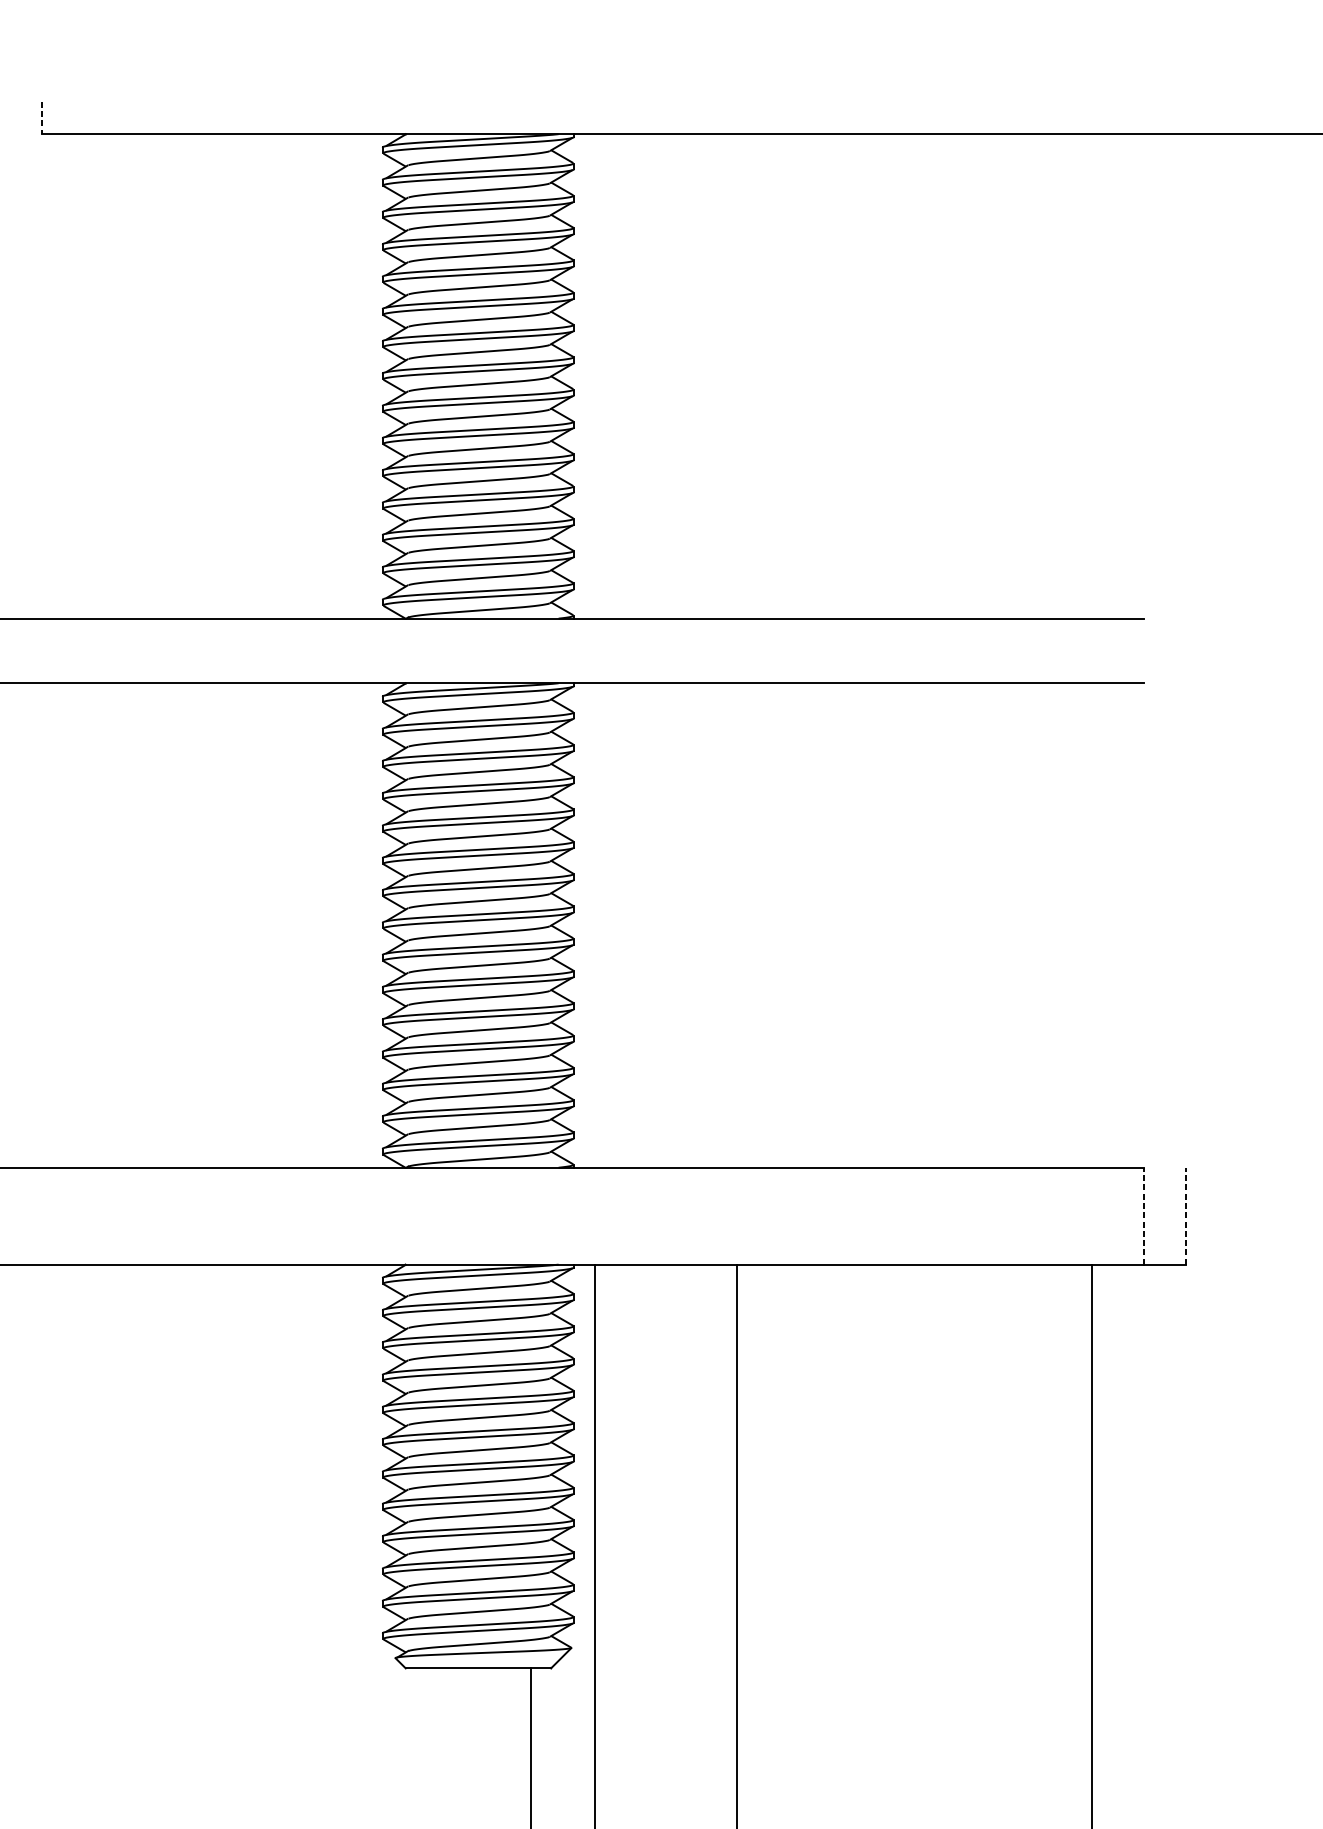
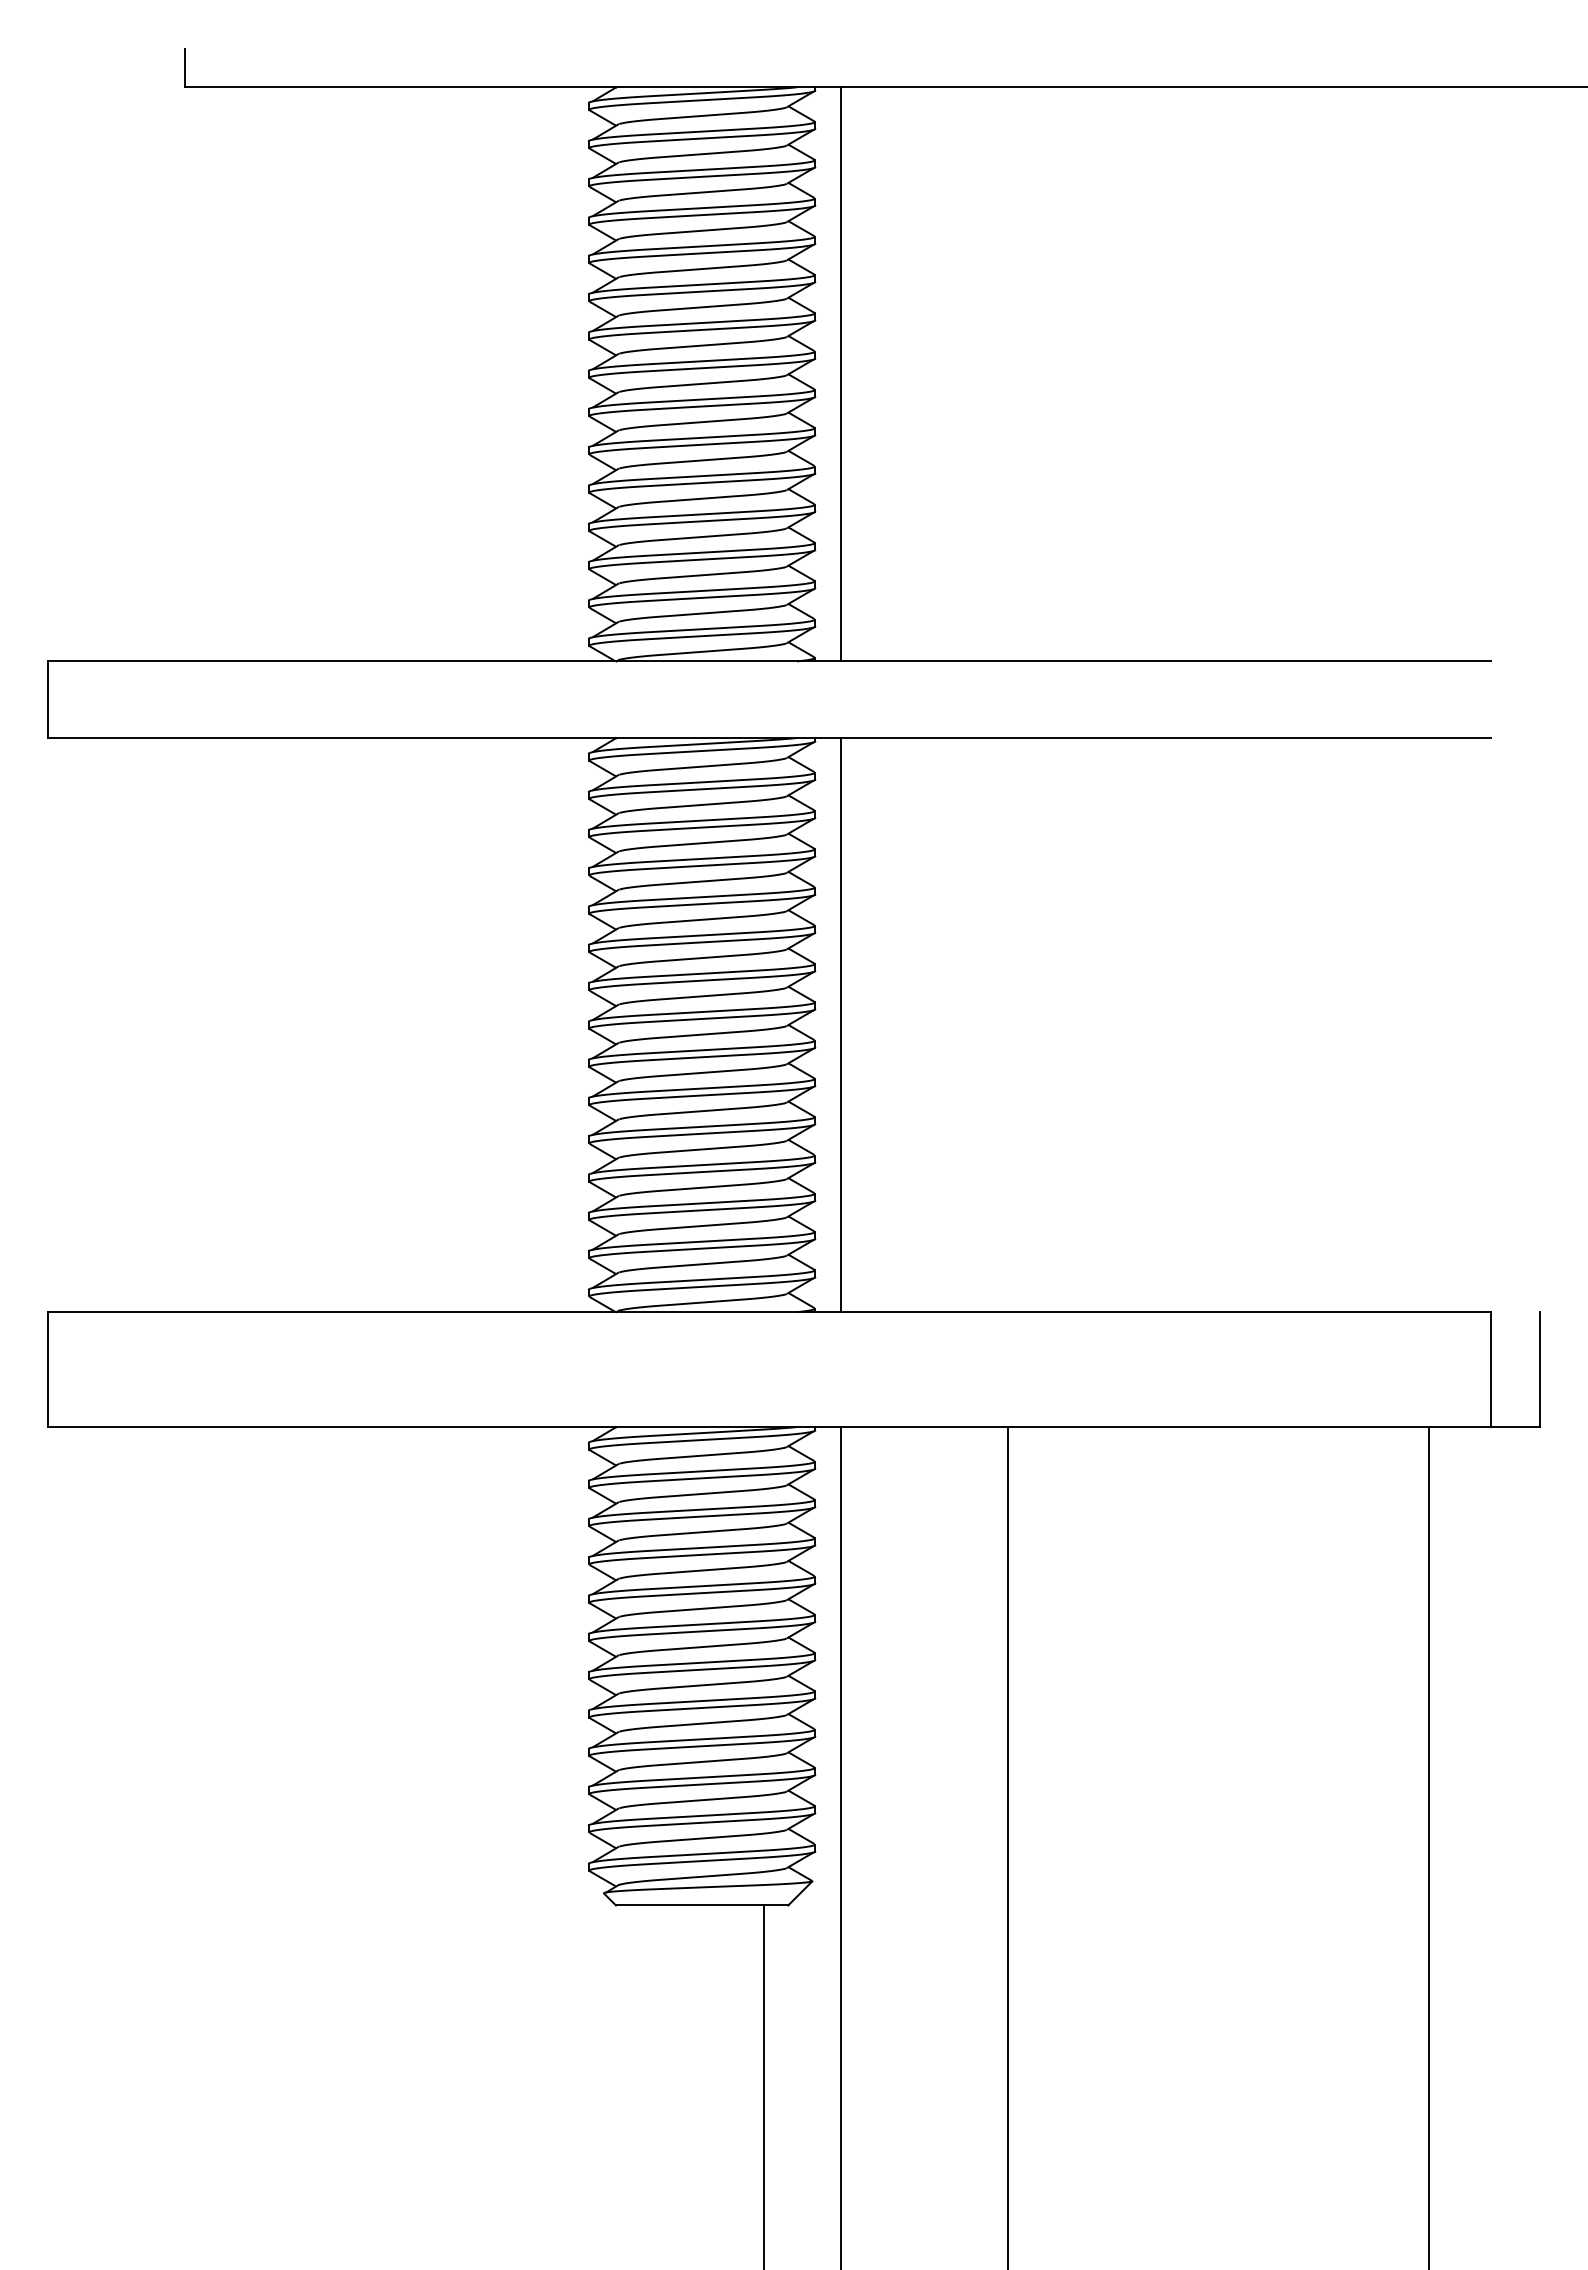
line: (42, 118) -> (185, 68), dashed -> solid
line: (595, 376) -> (840, 374), added
line: (595, 925) -> (840, 1024), added
line: (1144, 1216) -> (1491, 1369), dashed -> solid
line: (1185, 1216) -> (1540, 1369), dashed -> solid

